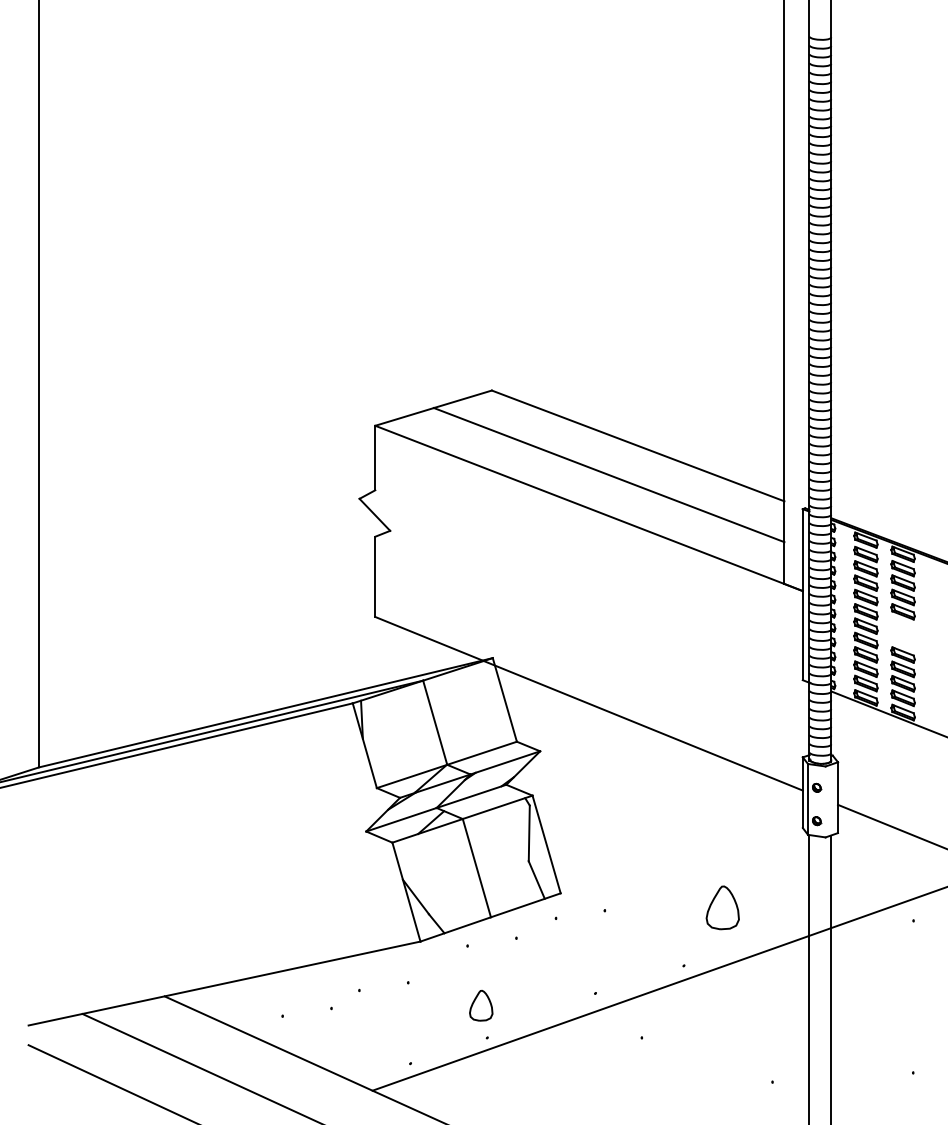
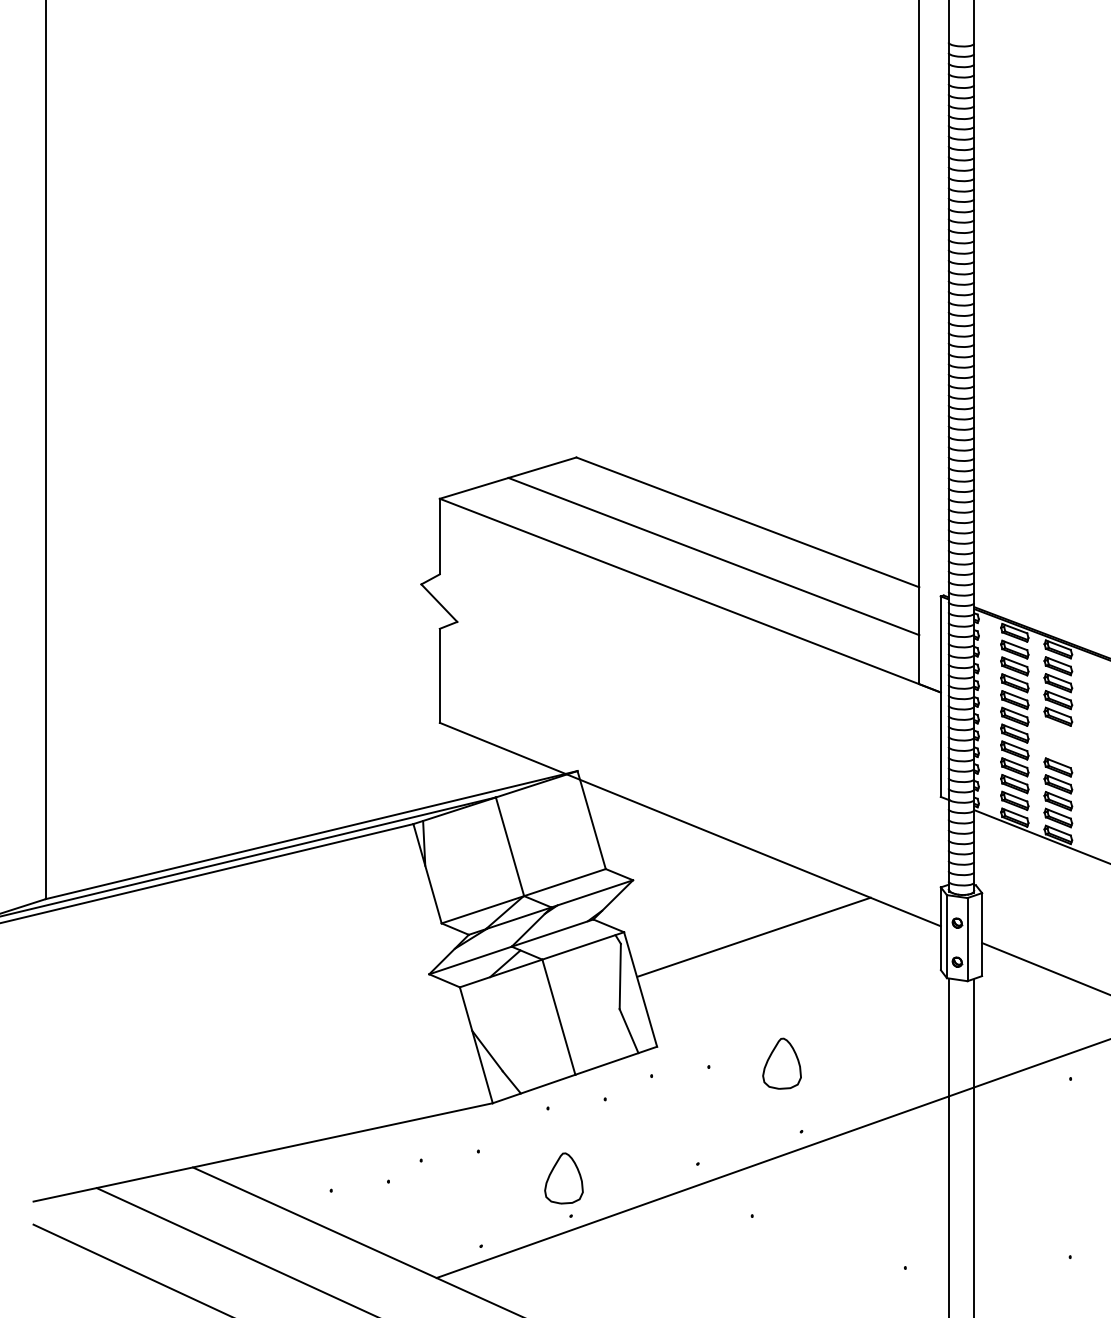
line: (642, 799) -> (753, 936), added
line: (825, 801) -> (967, 939), added
part: (722, 907) -> (781, 1063), moved
part: (480, 1005) -> (563, 1178), size x1.43

